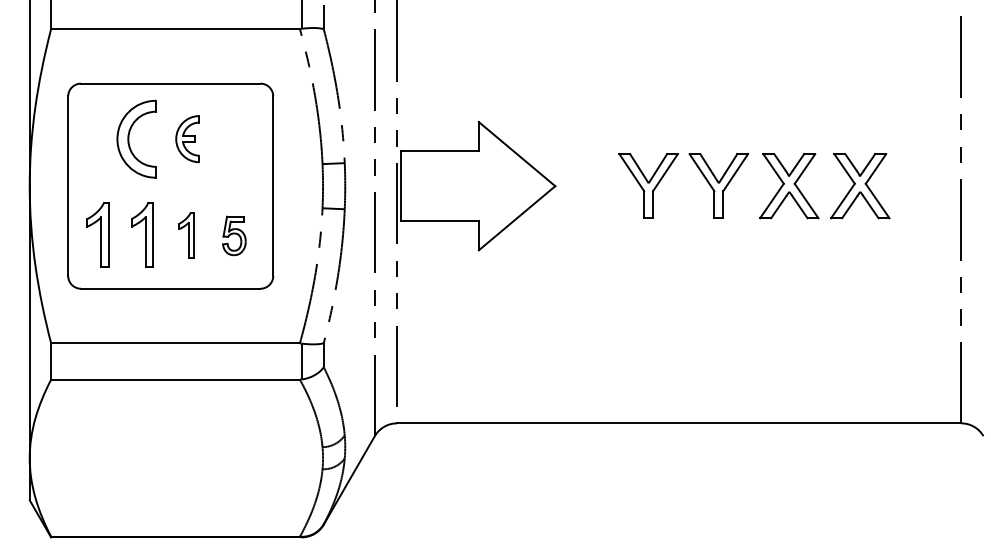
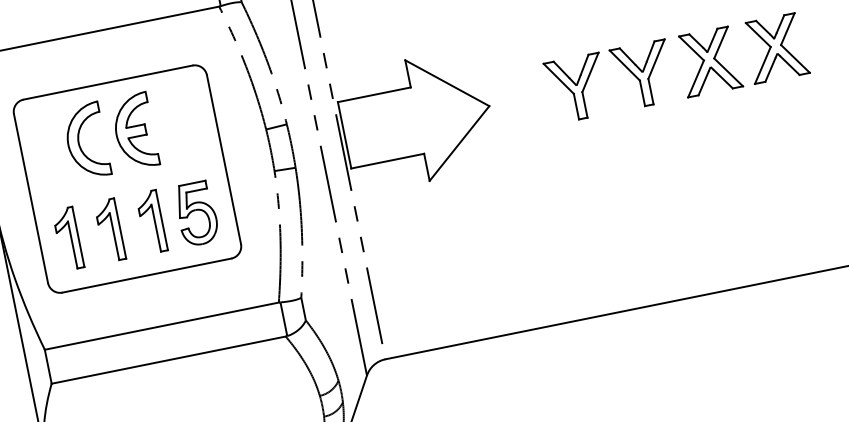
part: (187, 138) -> (134, 131), size x1.67
part: (186, 234) -> (151, 221), size x1.43
part: (234, 235) -> (196, 213), size x1.67

